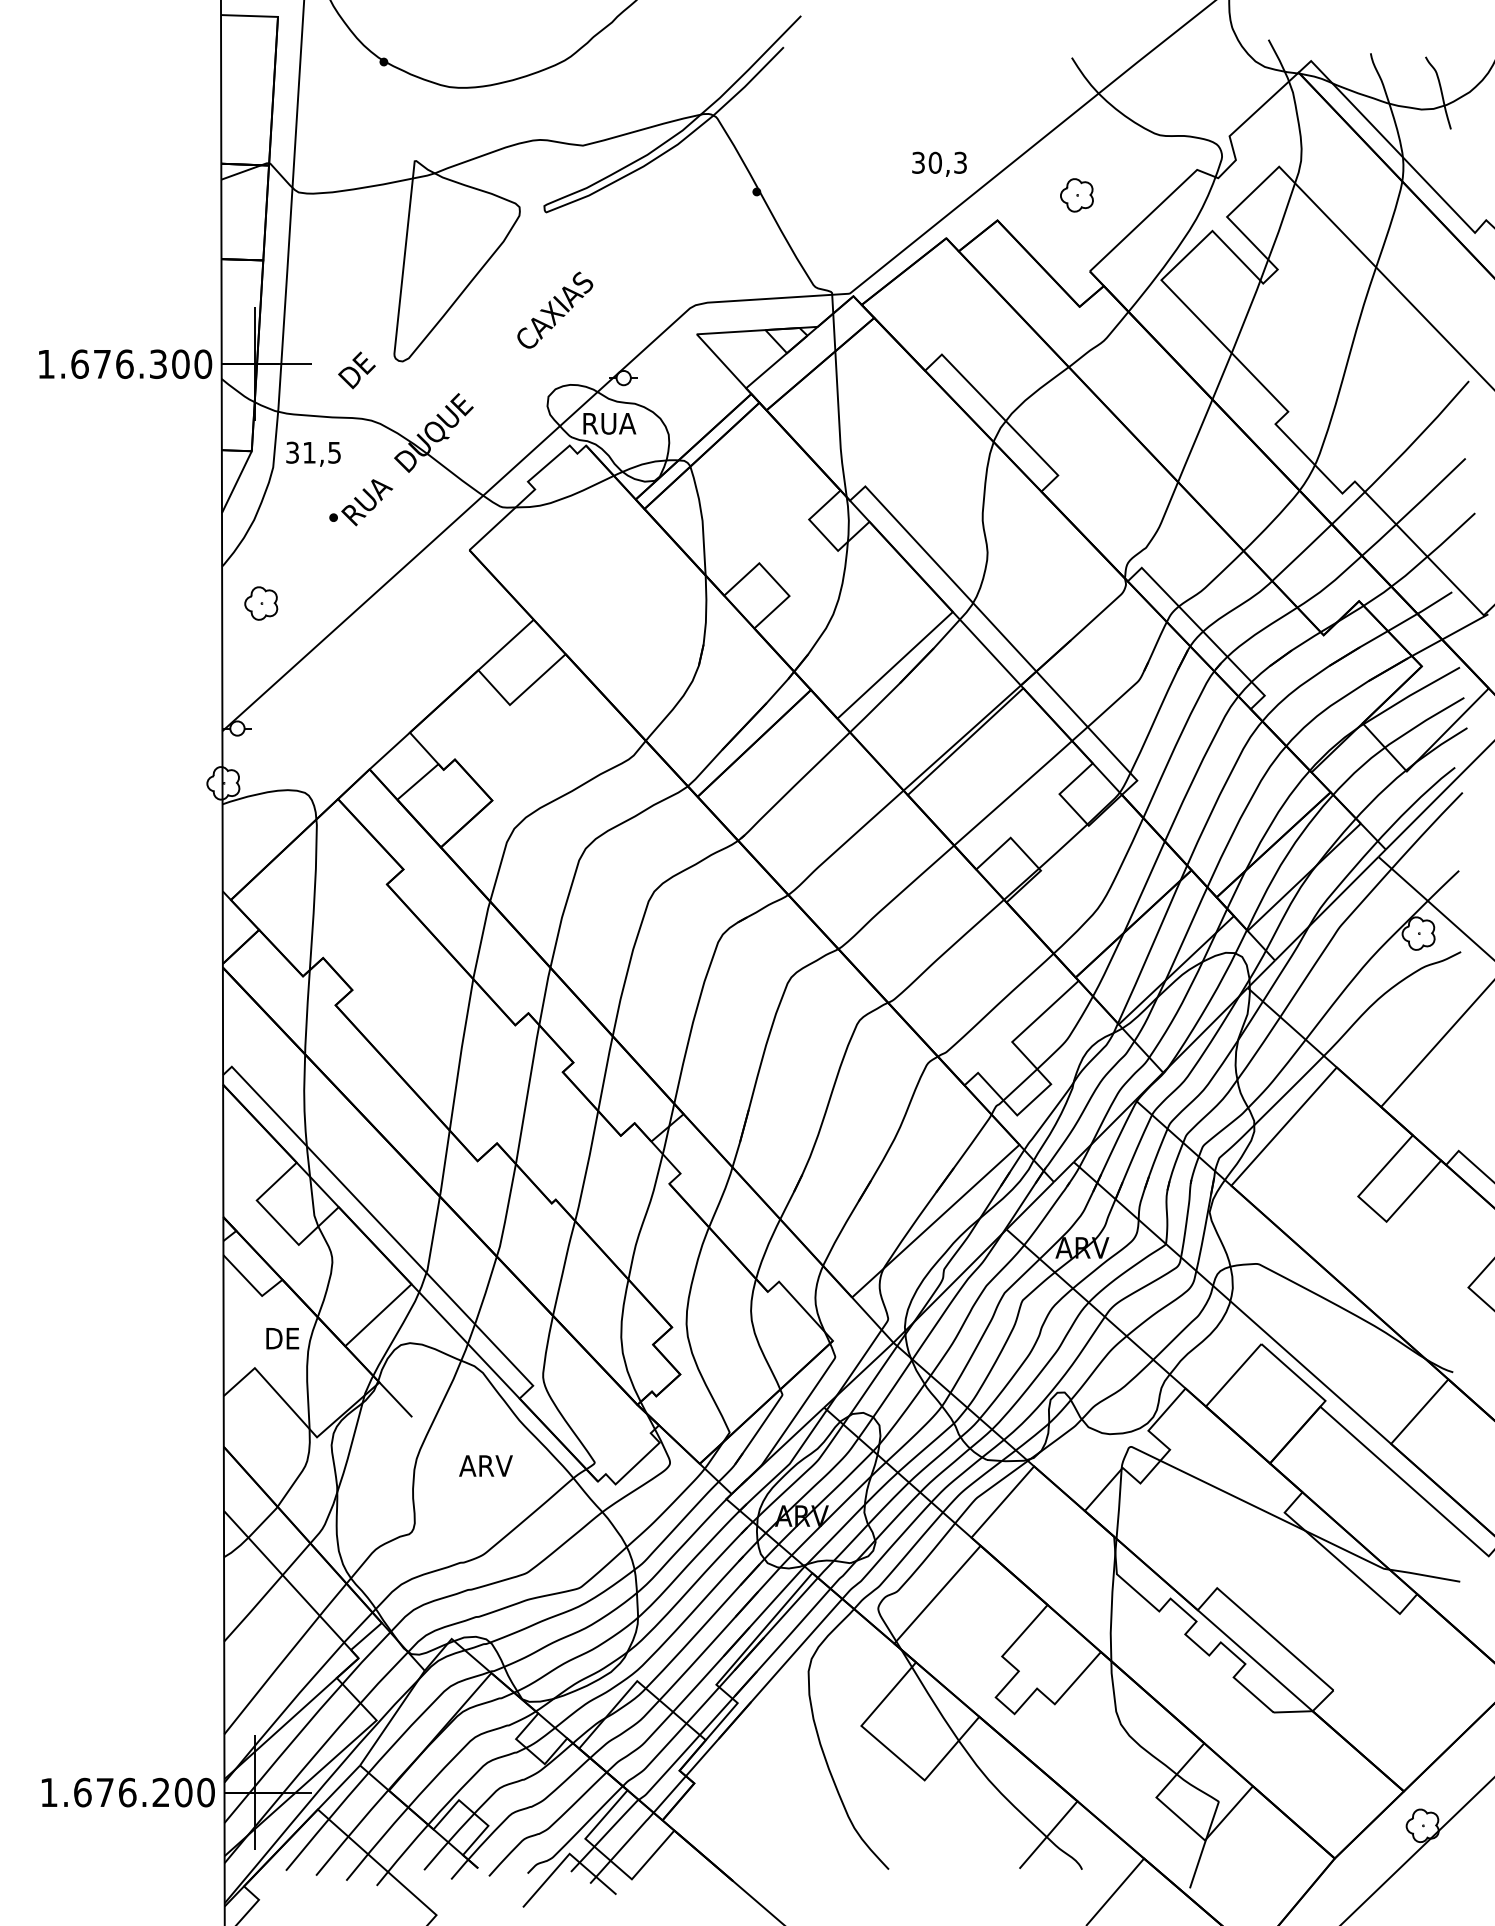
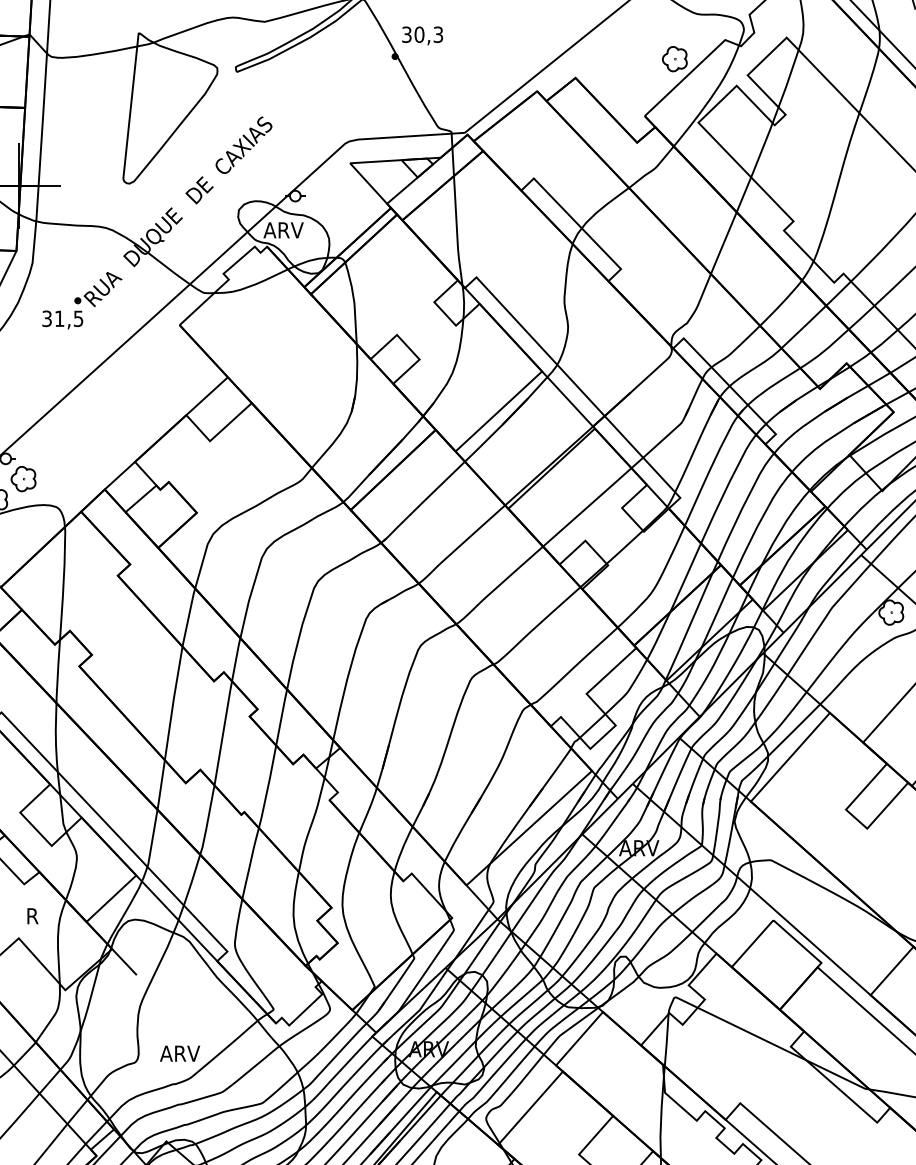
text: (939, 163) -> (422, 35), moved
part: (1076, 195) -> (674, 59), moved
text: (356, 370) -> (199, 190), moved
text: (608, 423) -> (283, 230), RUA -> ARV
text: (313, 453) -> (62, 319), moved
part: (261, 603) -> (23, 479), moved
text: (284, 1338) -> (41, 916), DE -> R
text: (485, 1465) -> (179, 1053), moved

